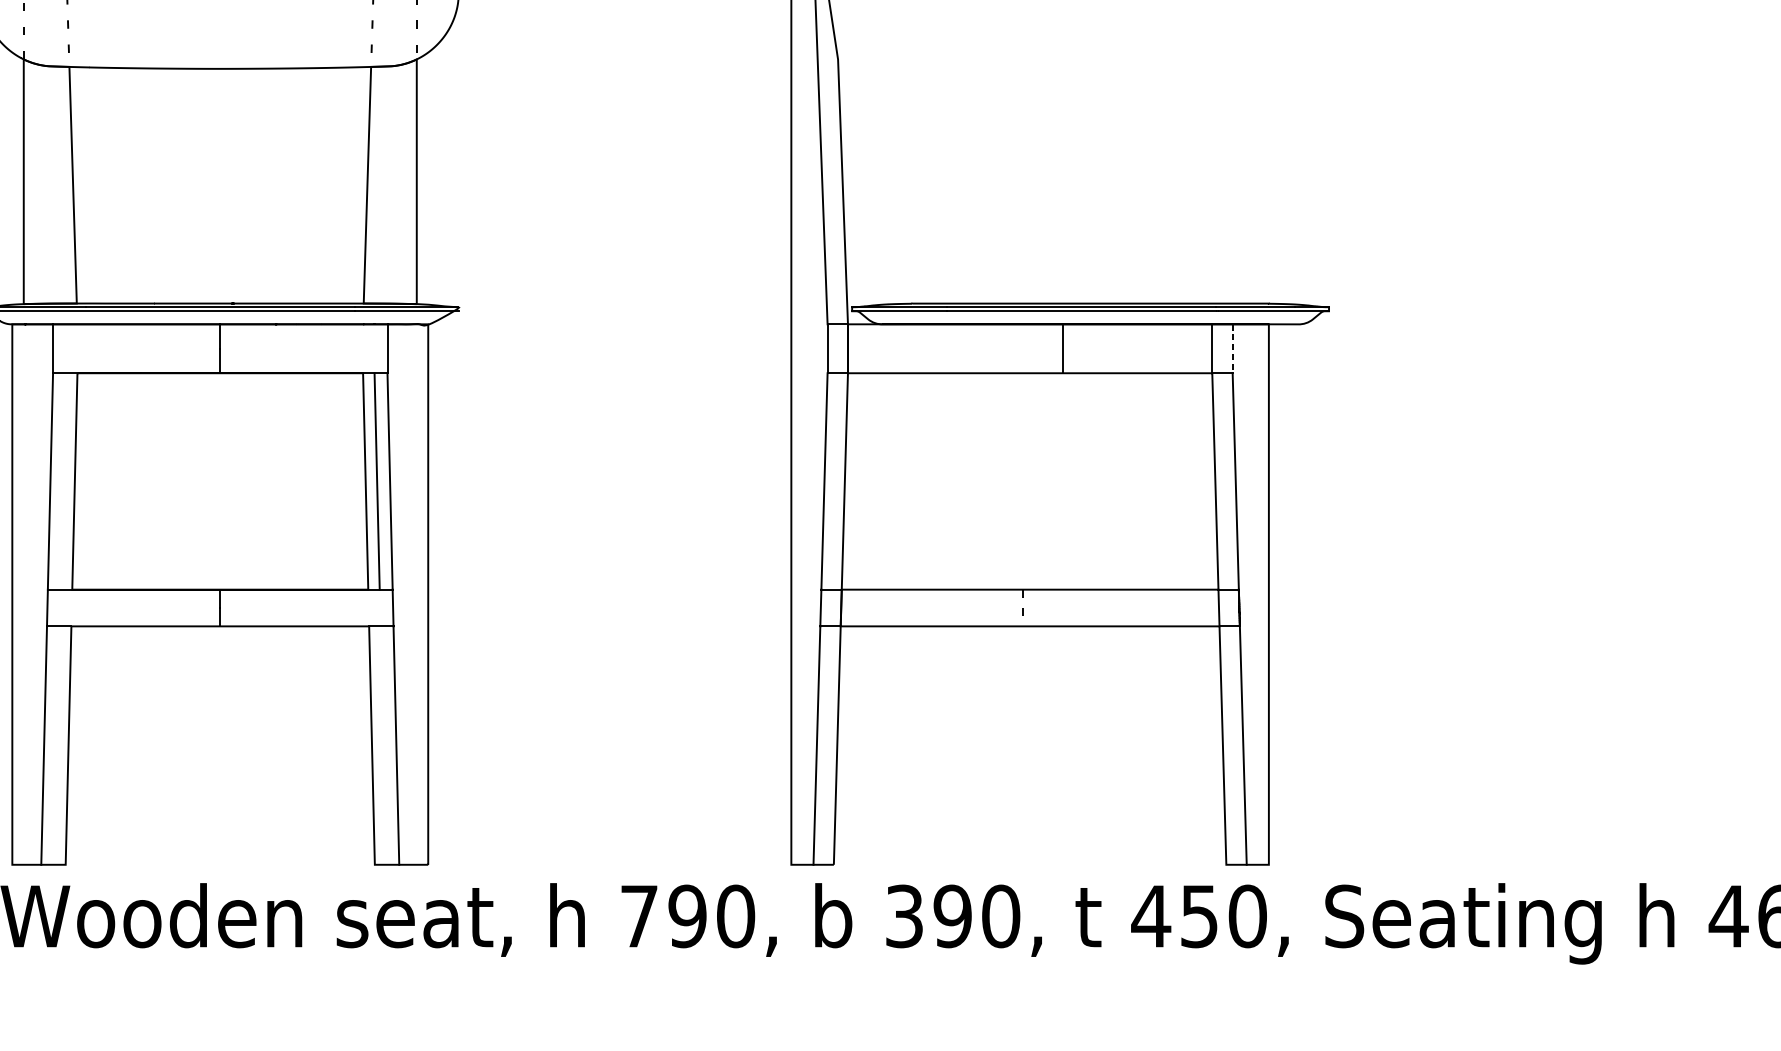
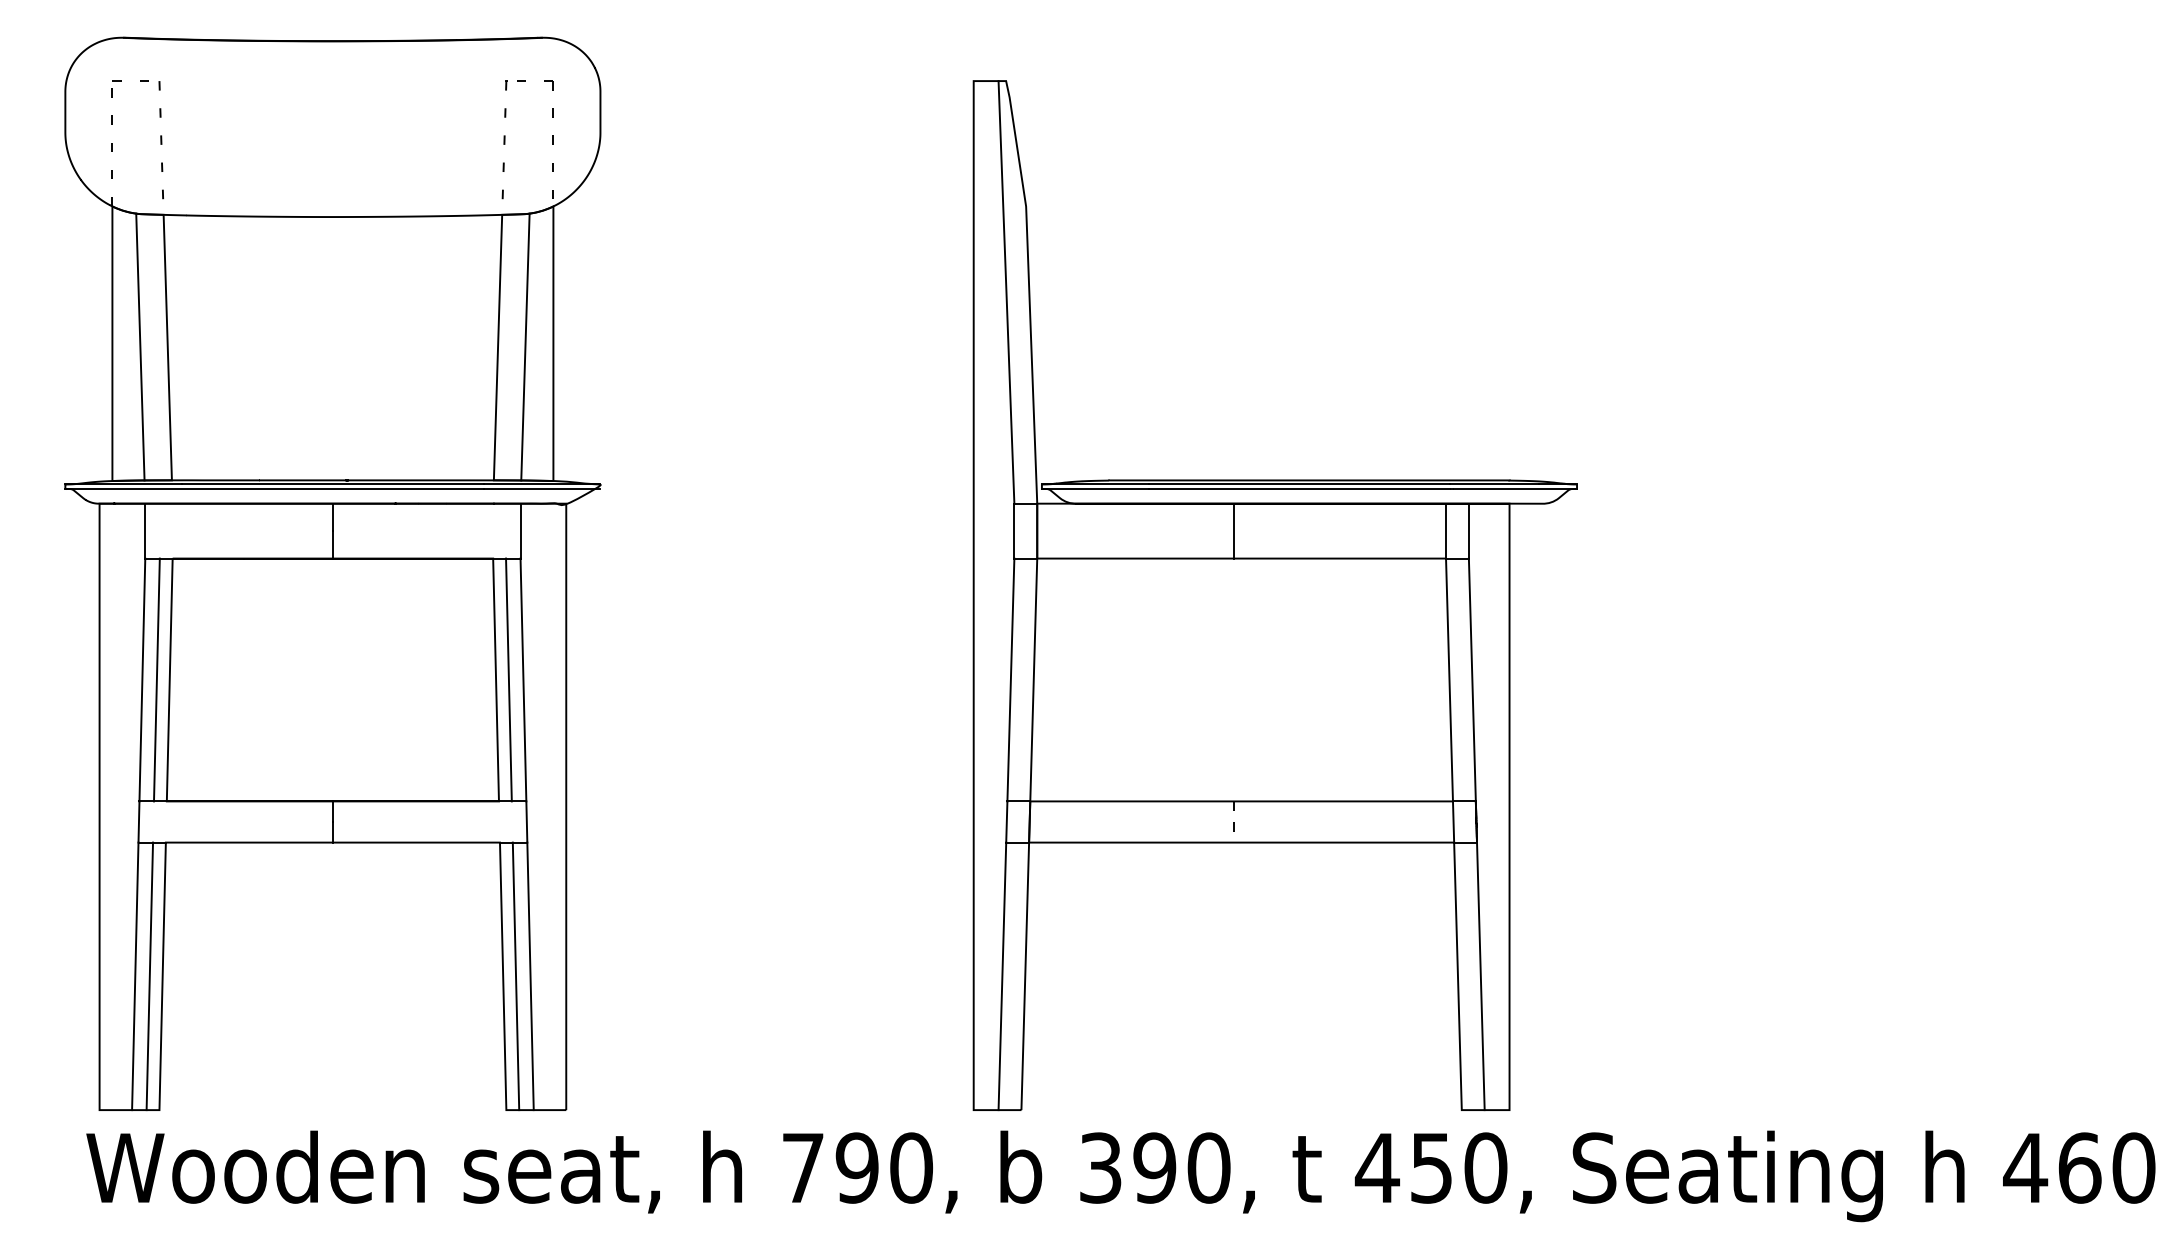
line: (48, 184) -> (140, 346), added
line: (391, 184) -> (525, 346), added
line: (1062, 348) -> (1233, 530), moved
line: (1232, 349) -> (1468, 531), dashed -> solid
line: (63, 481) -> (156, 679), added
line: (56, 745) -> (149, 976), added
line: (382, 745) -> (515, 976), added

